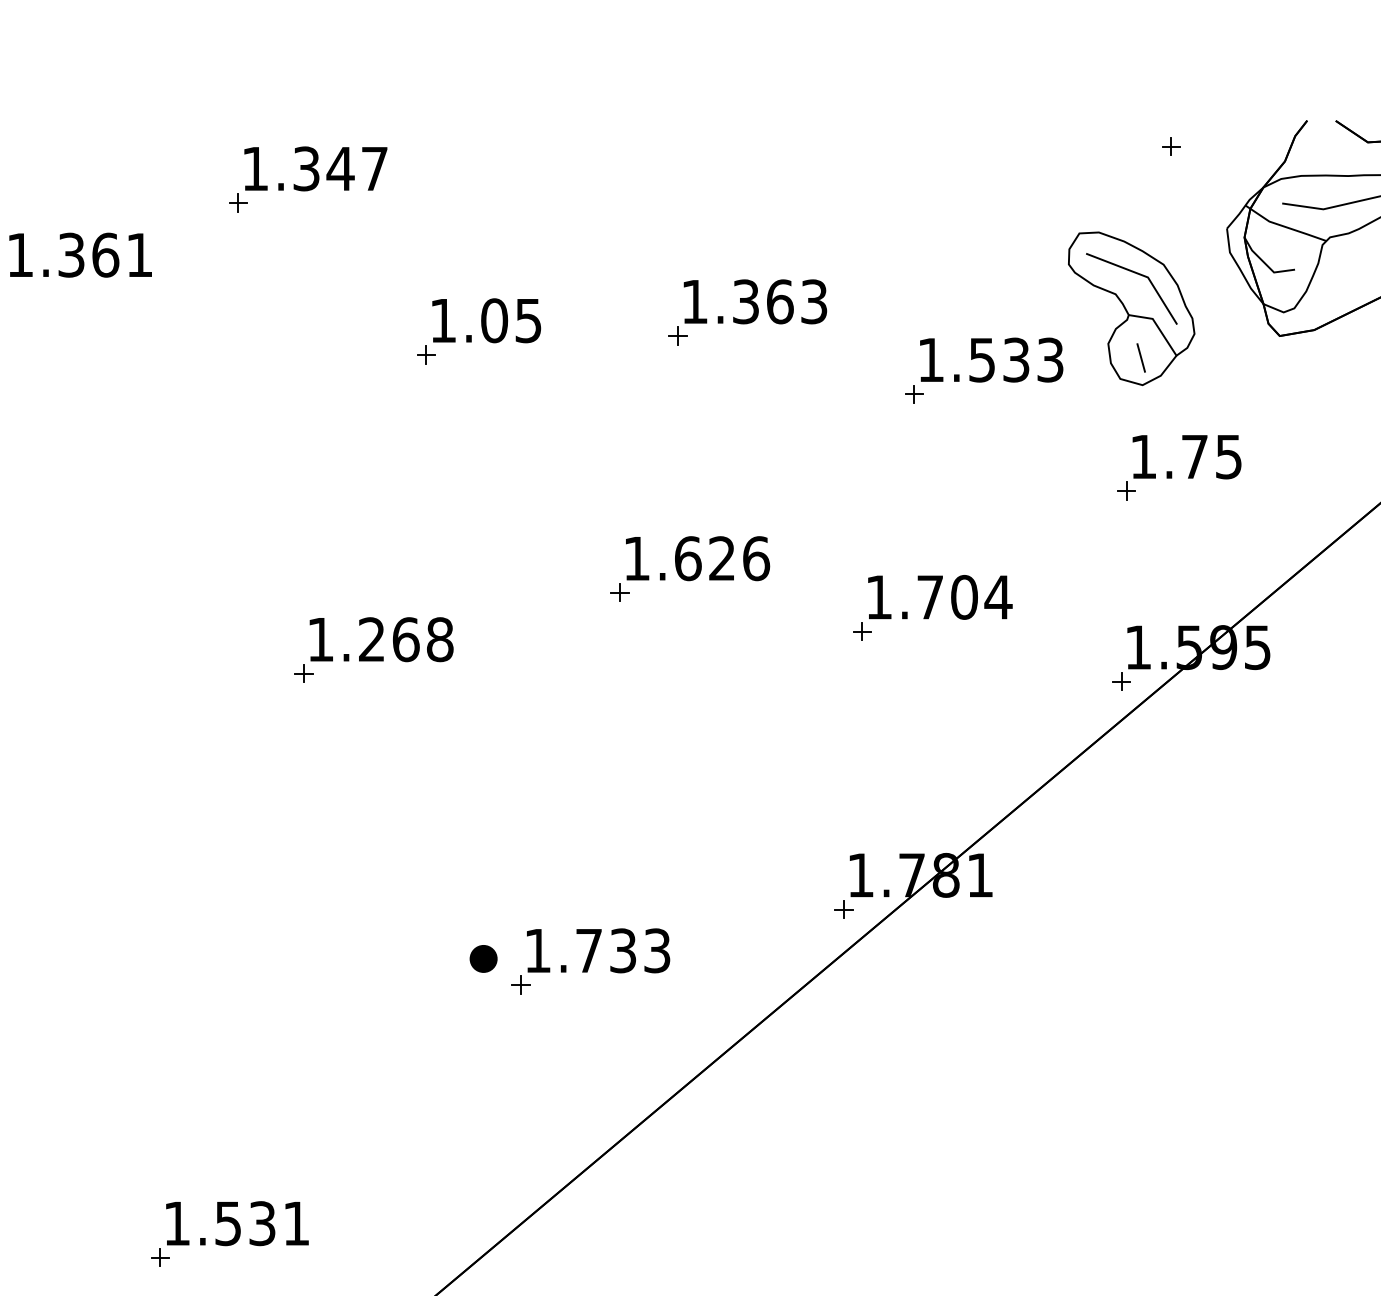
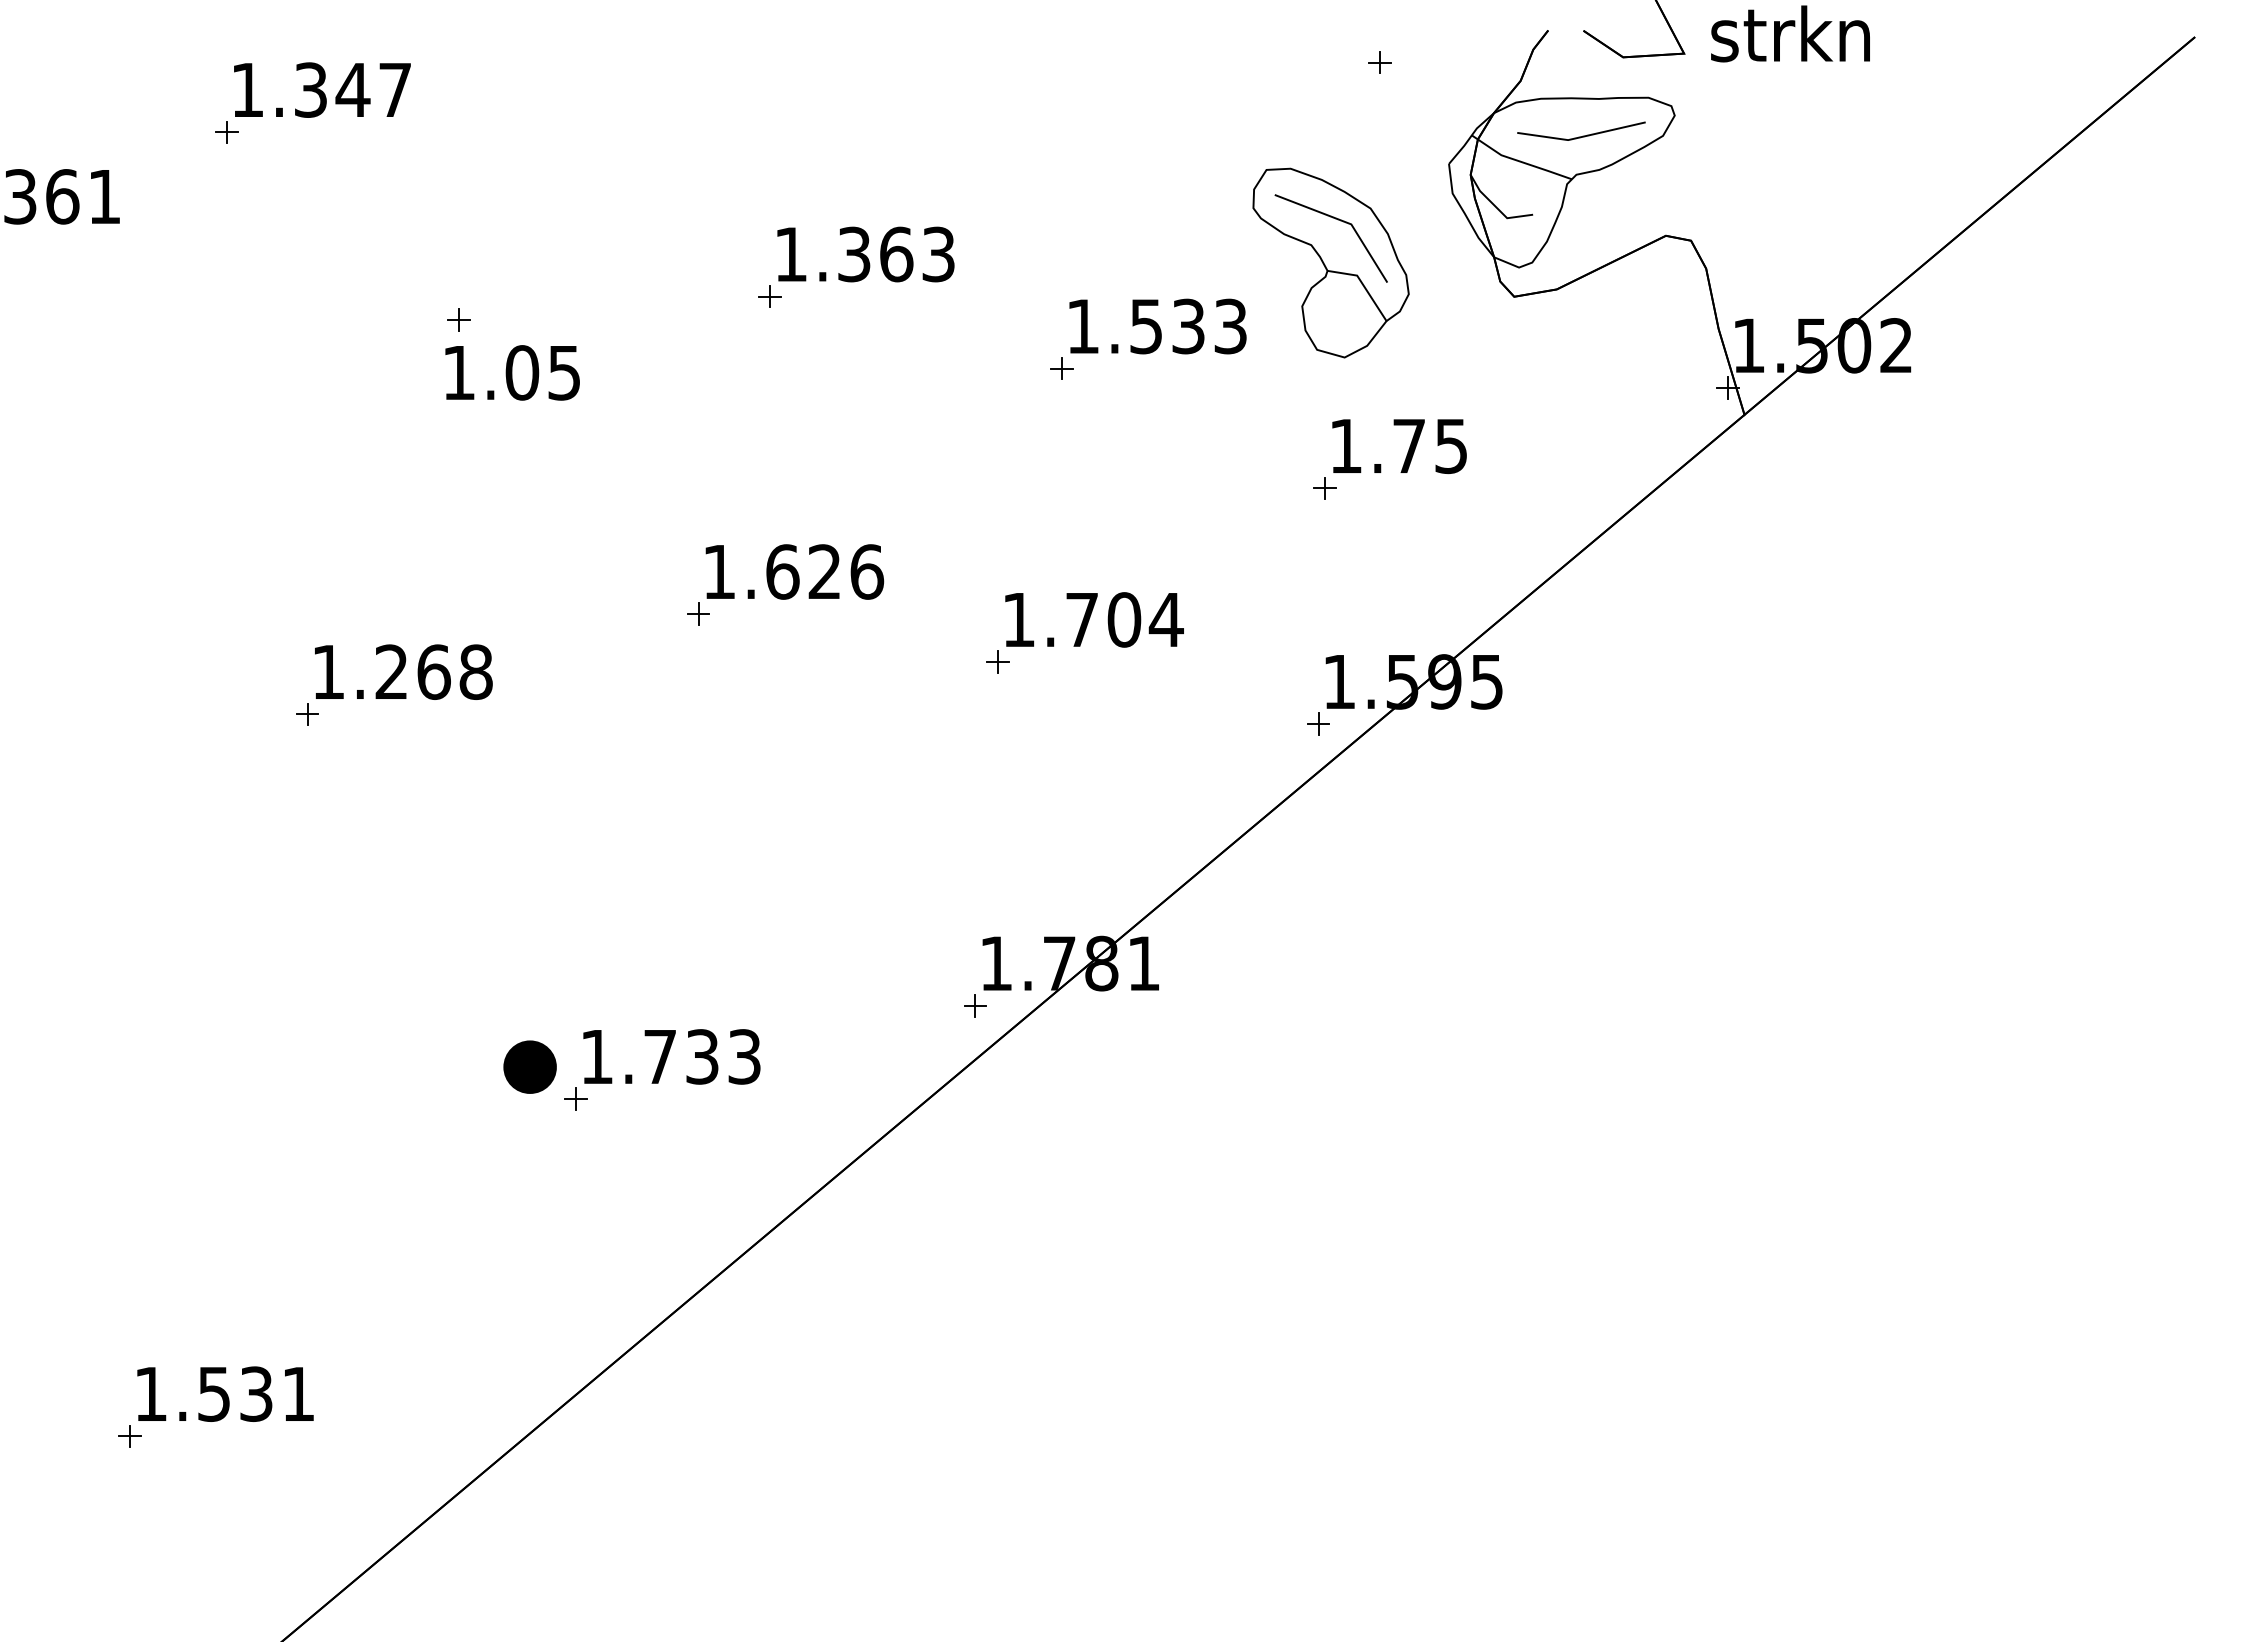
text: (486, 320) -> (512, 372), moved
line: (1140, 357) -> (1342, 323), removed
part: (483, 958) -> (529, 1066), size x1.6

